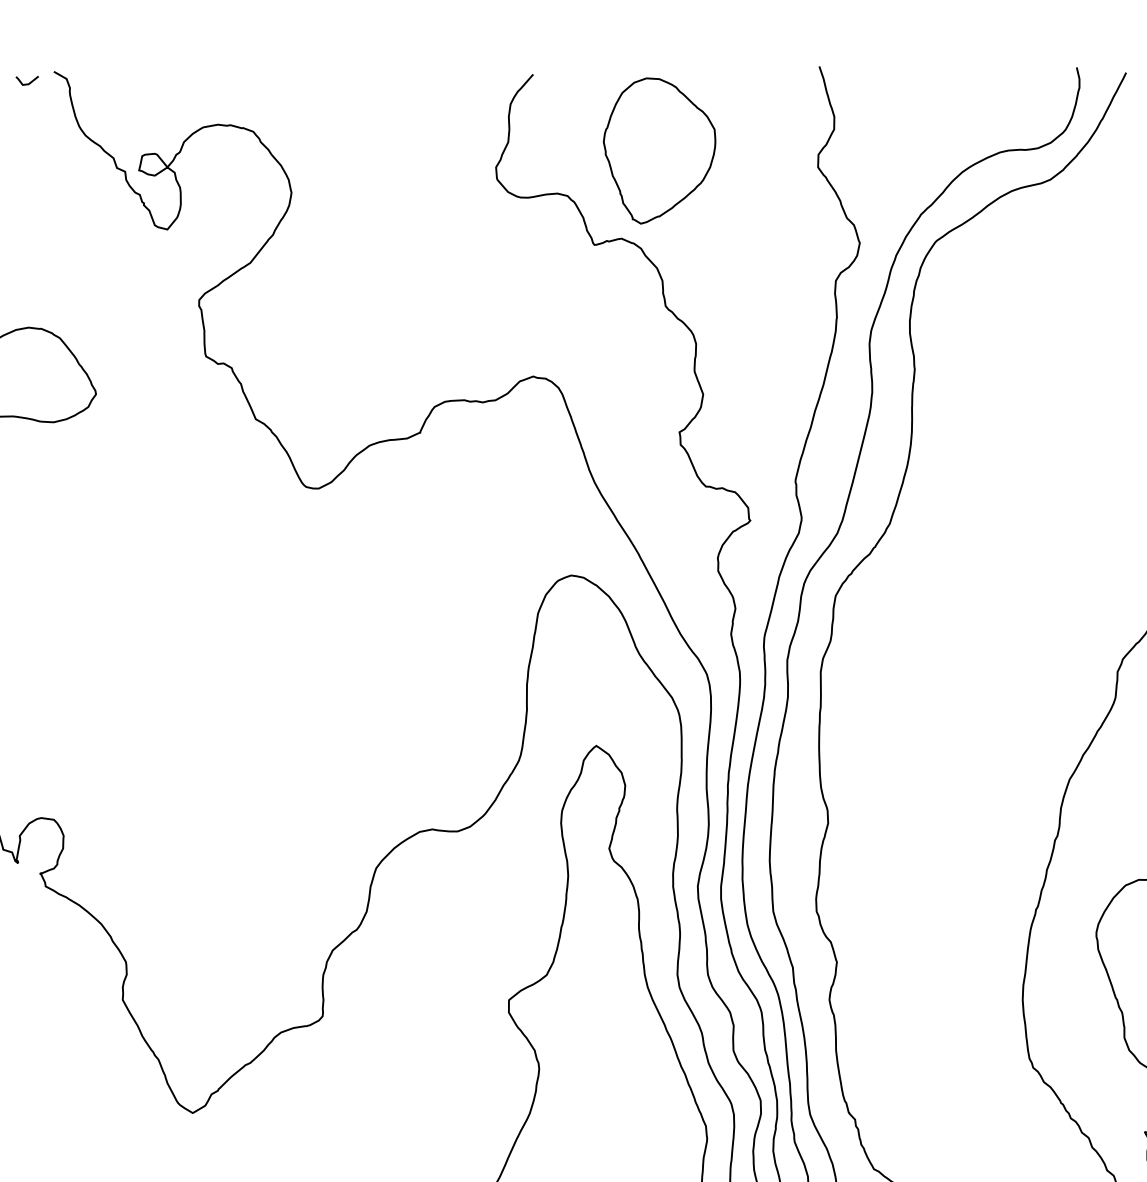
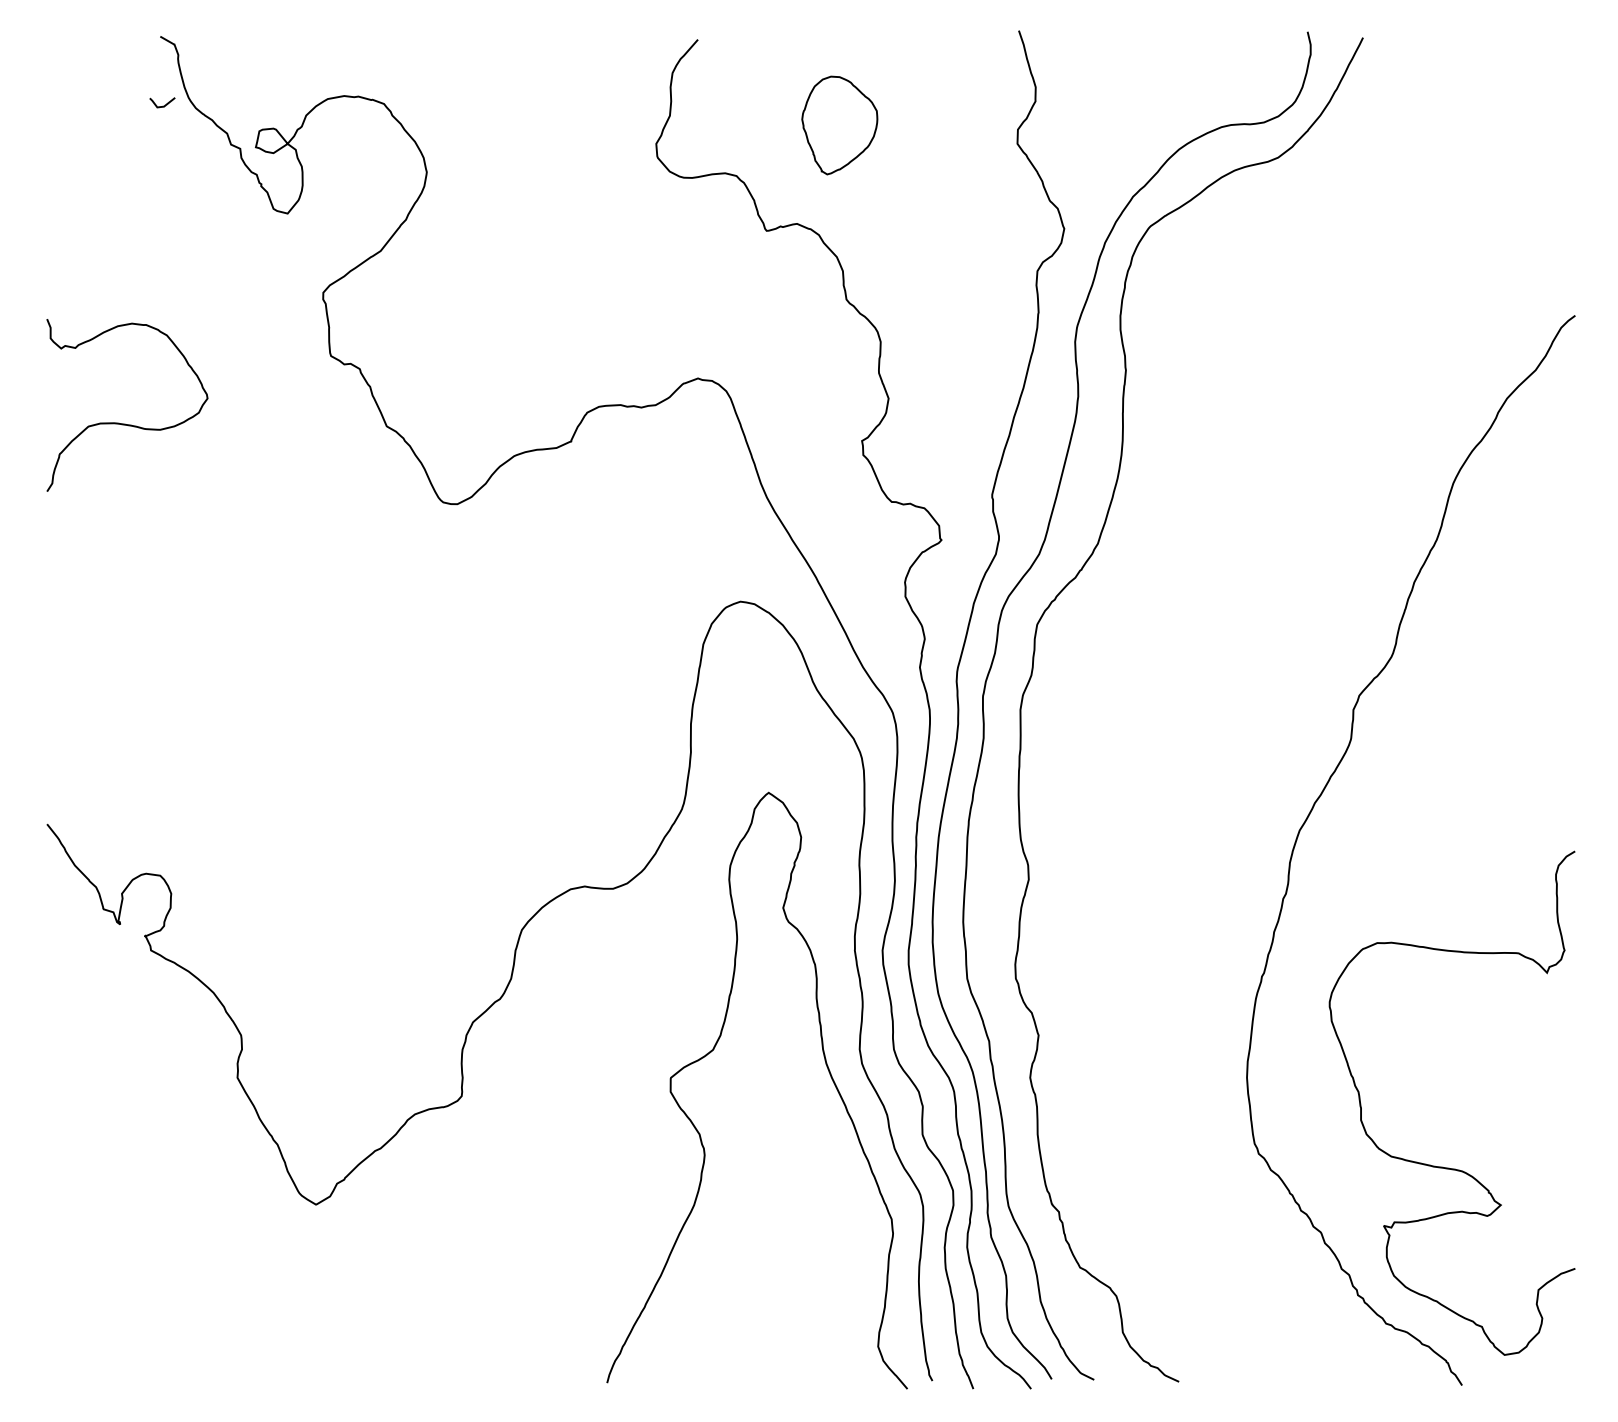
line: (27, 83) -> (162, 105), moved
part: (659, 150) -> (839, 125), size x0.6

